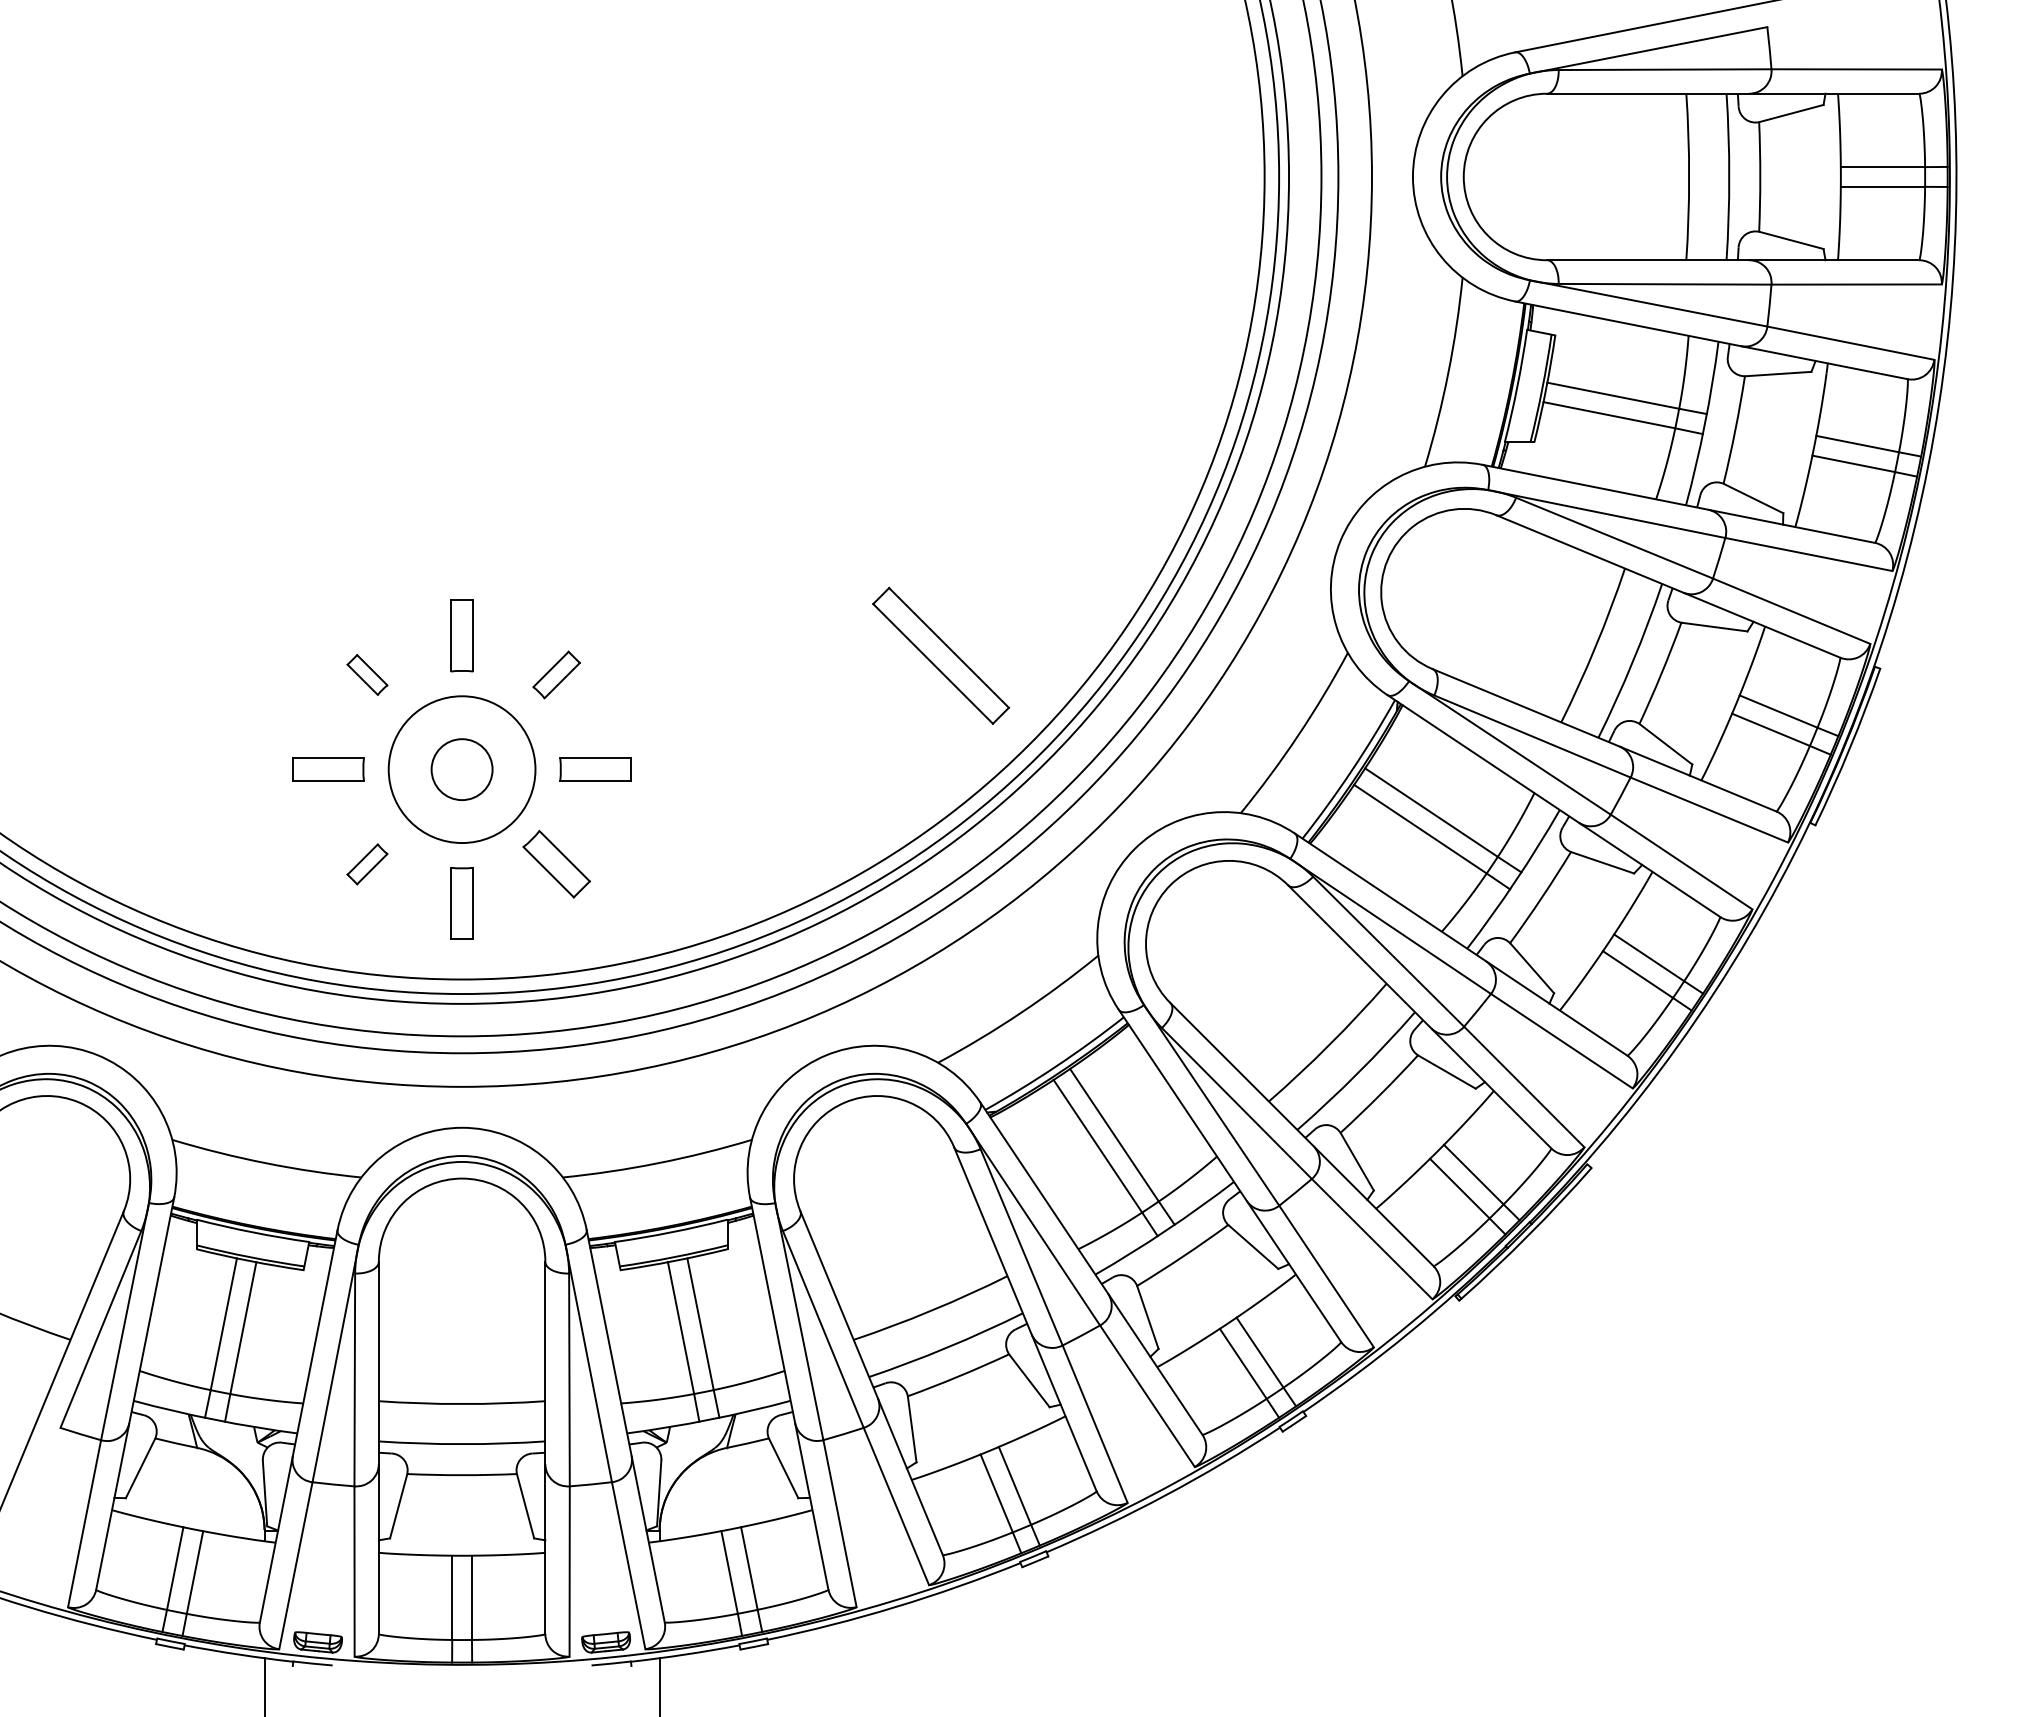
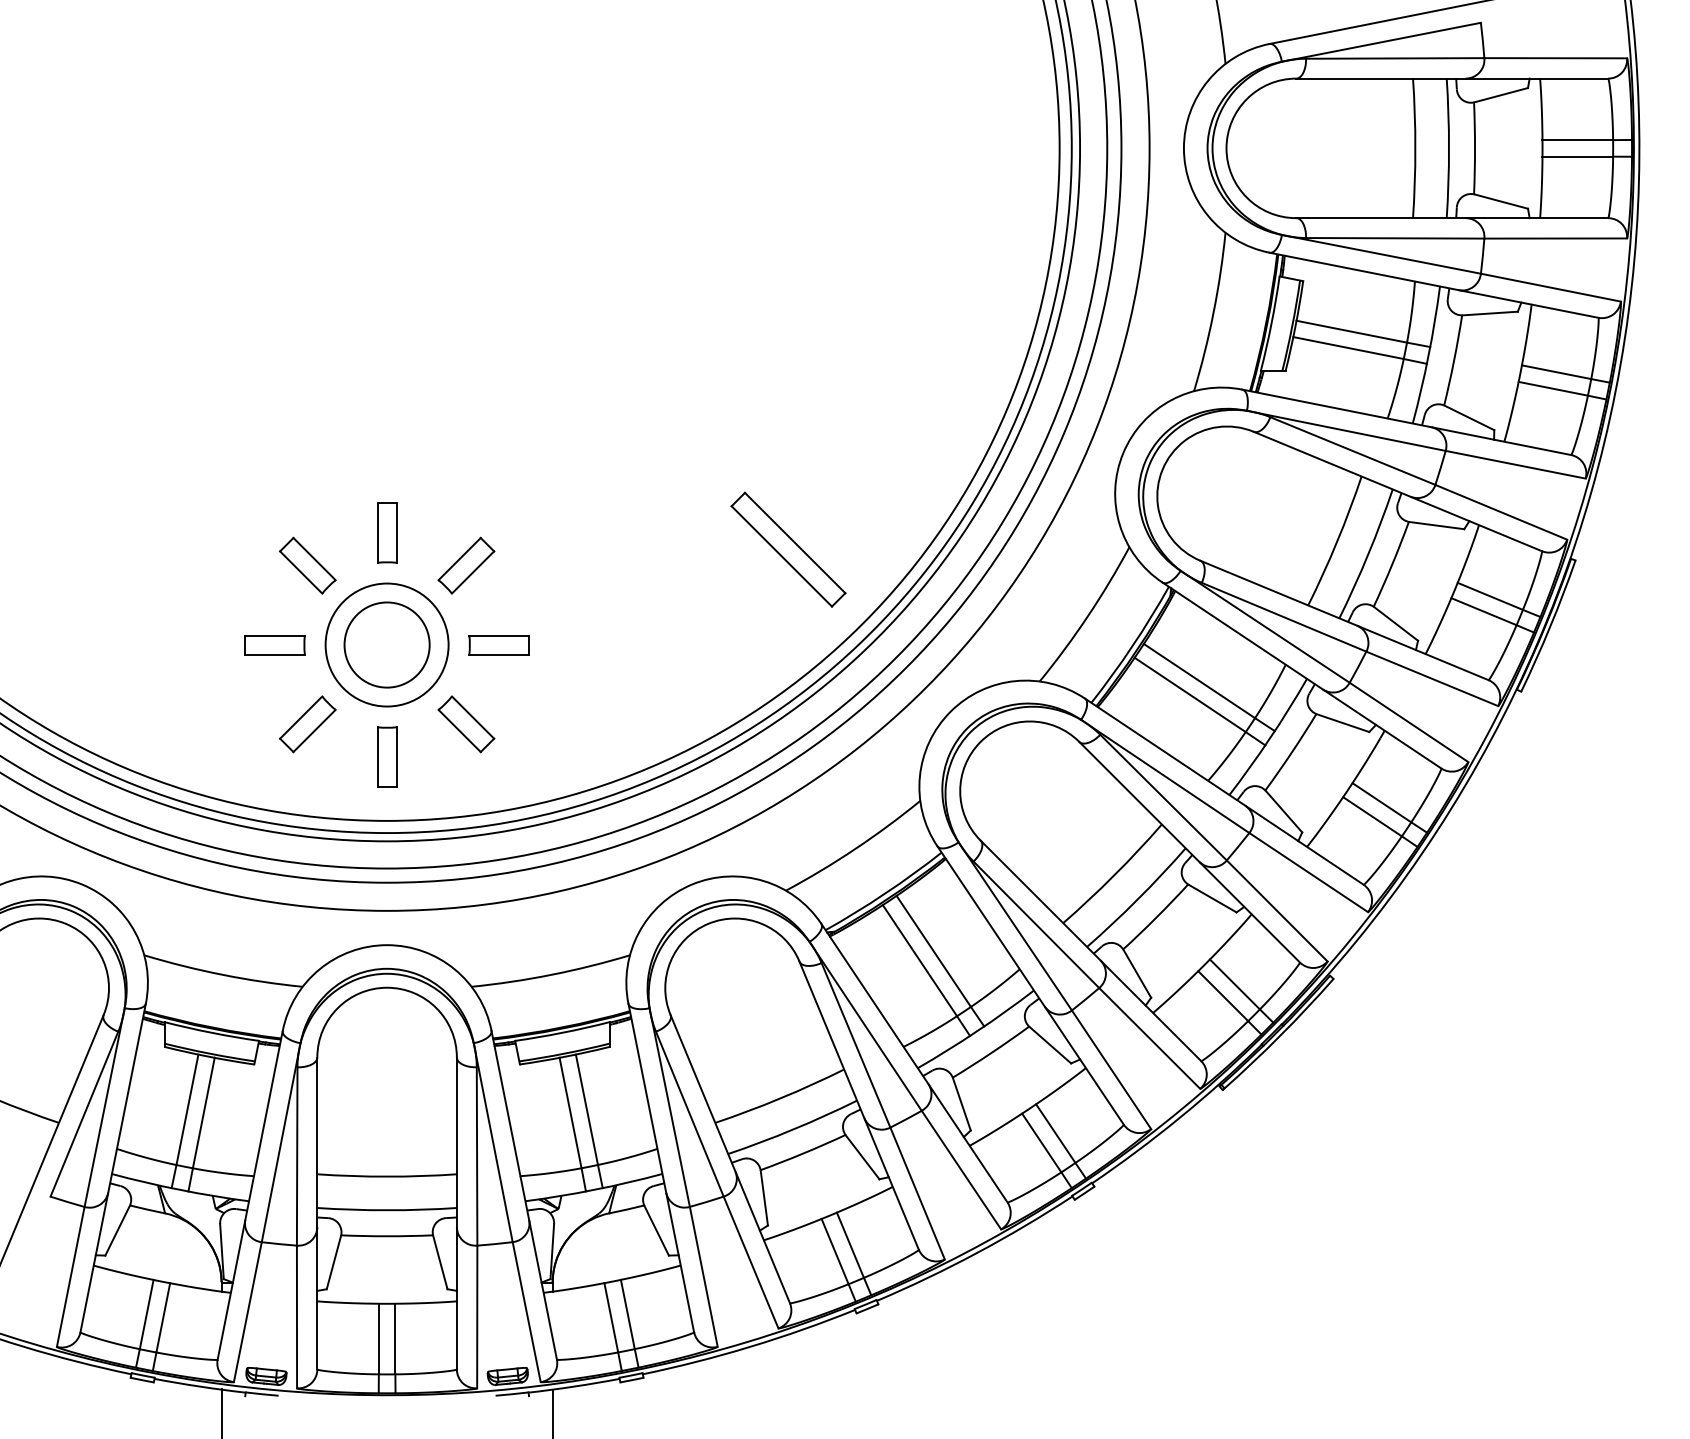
part: (367, 674) -> (307, 565), size x1.67
part: (556, 674) -> (466, 565), size x1.43
circle: (461, 769) -> (386, 644), size x1.67
part: (367, 864) -> (307, 724), size x1.67

